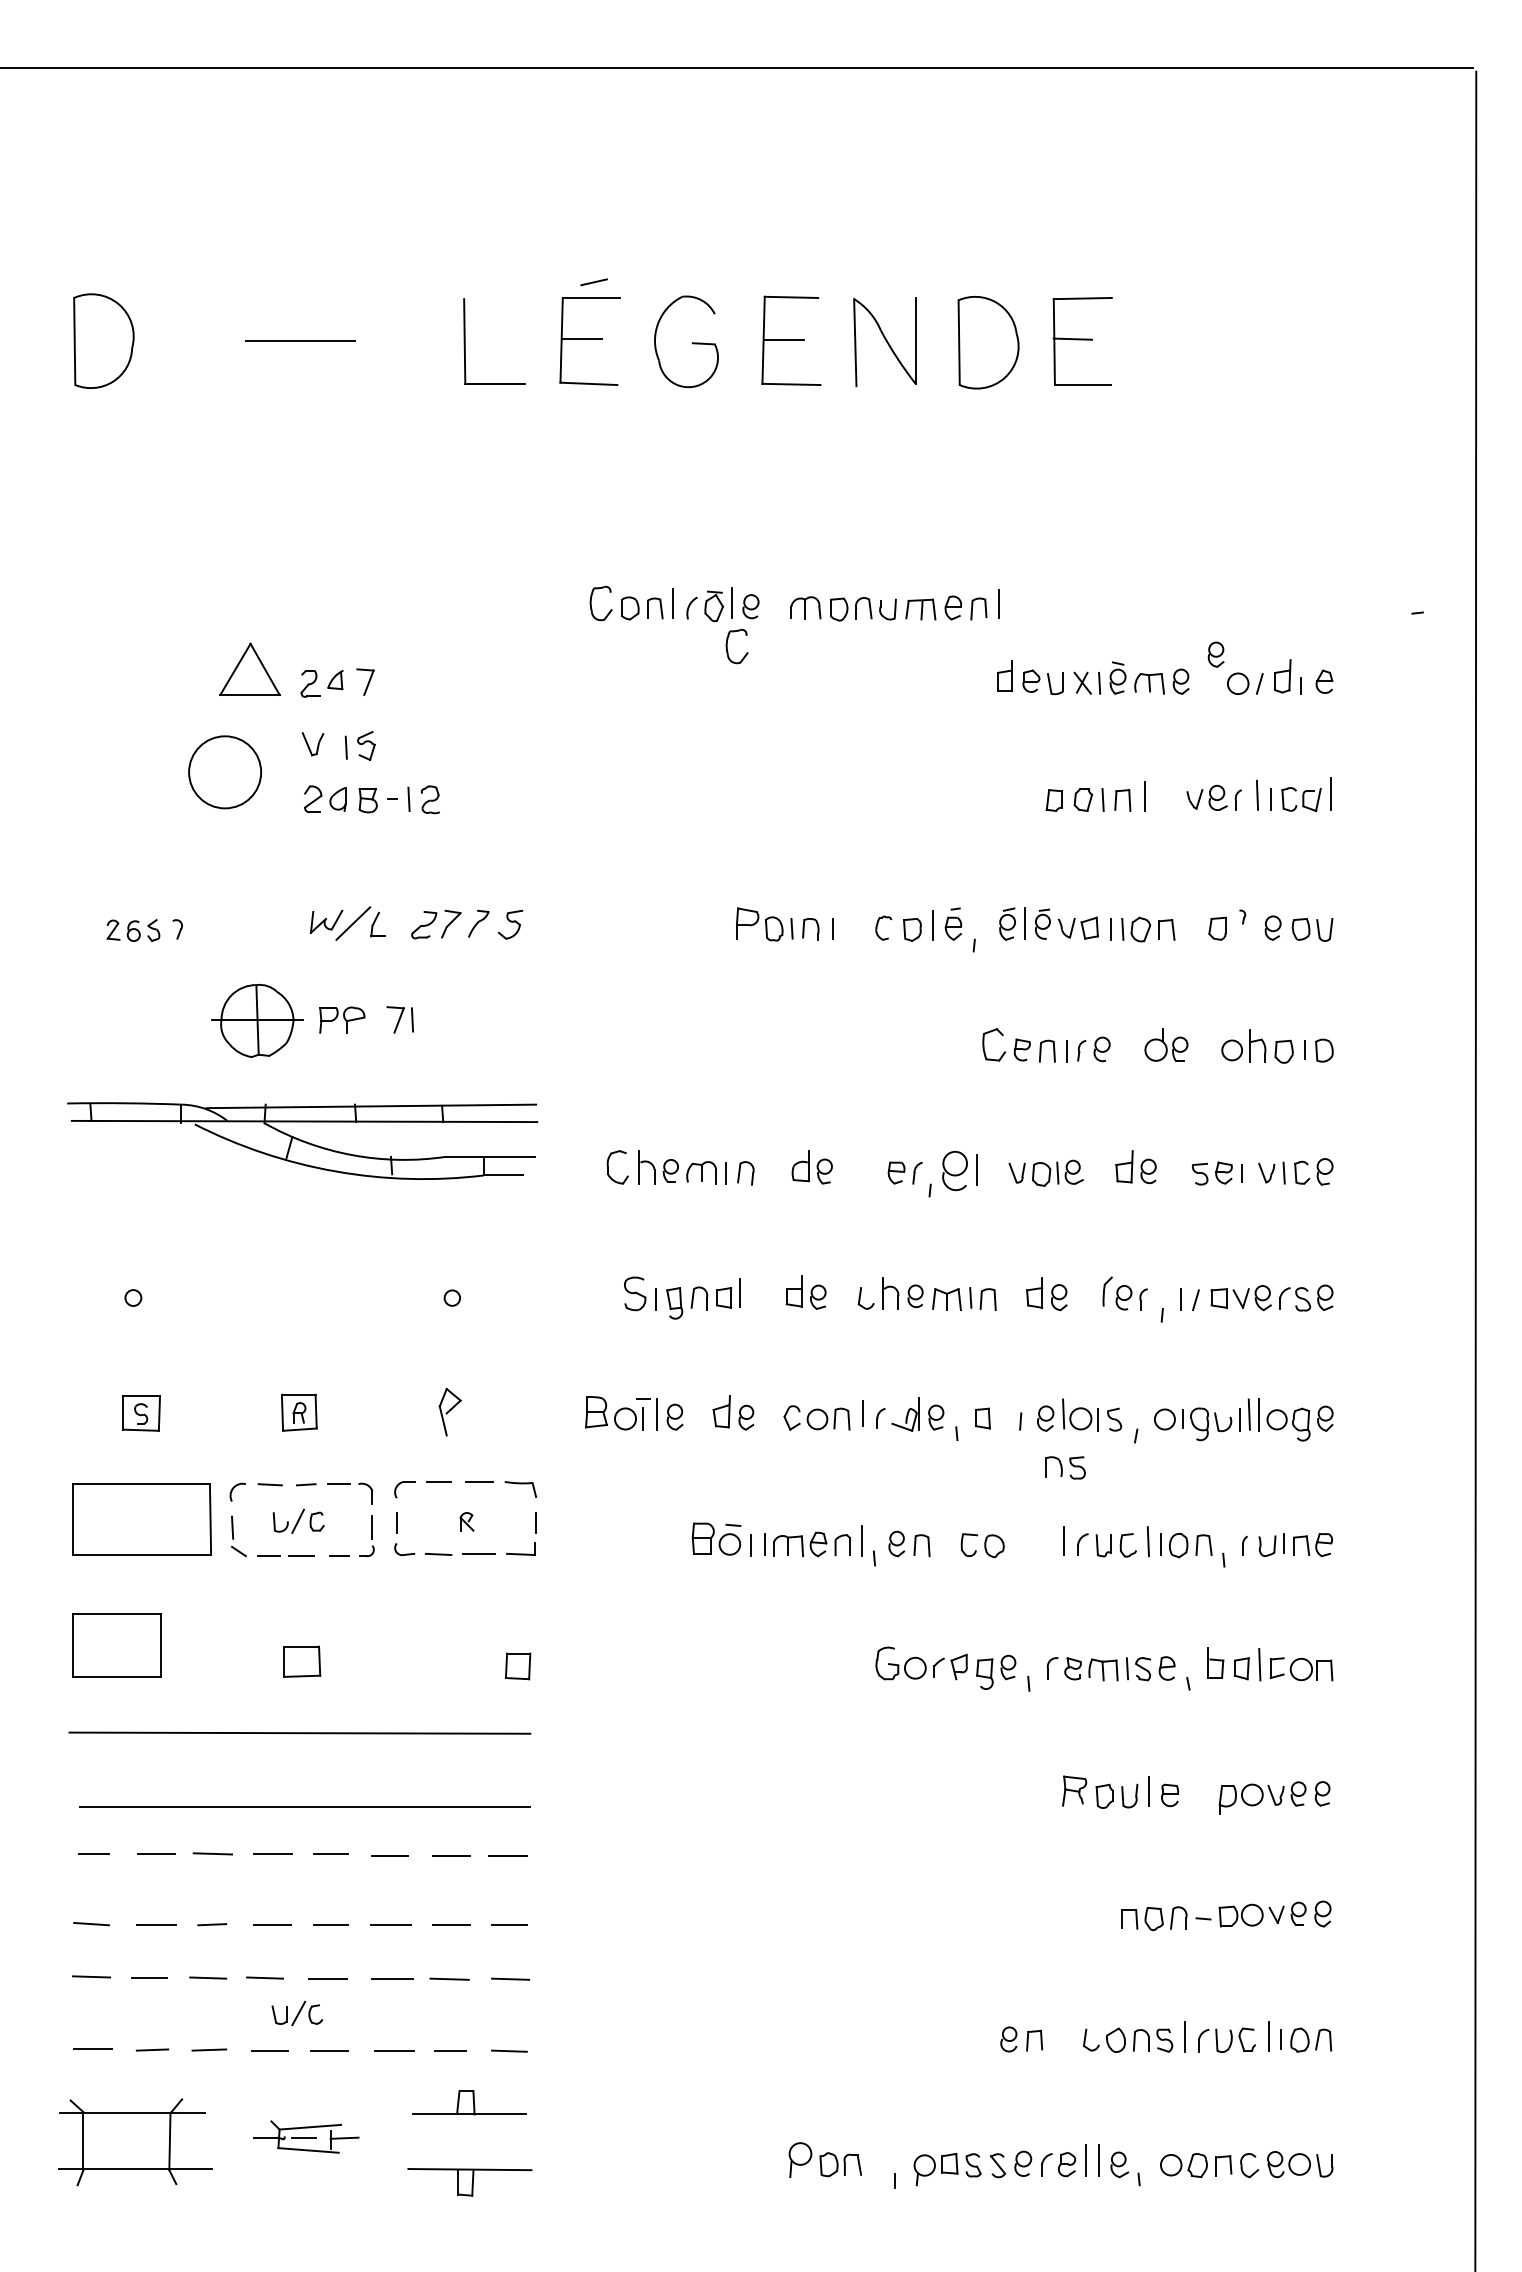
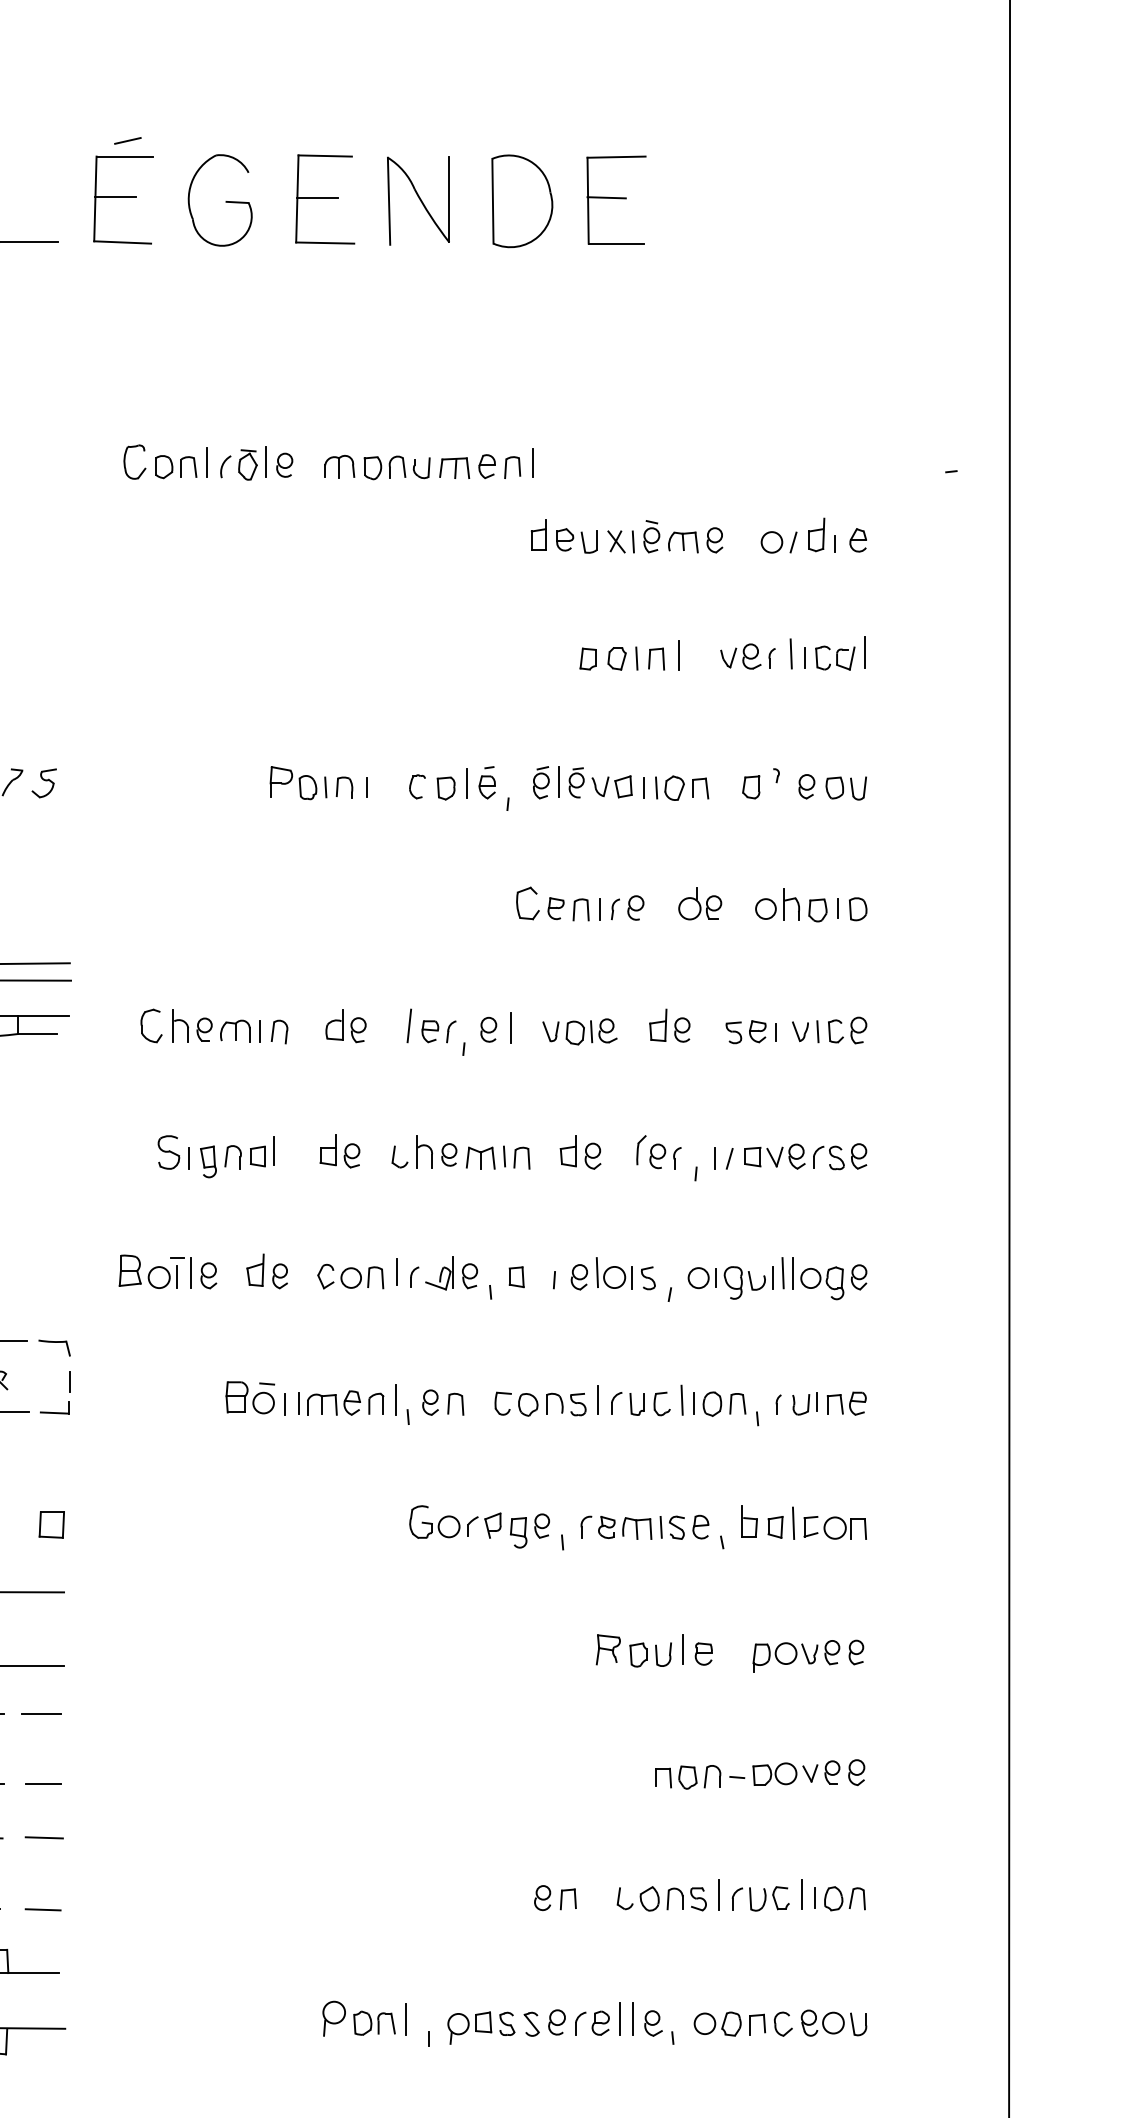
part: (727, 646) -> (261, 505), removed
part: (1215, 654) -> (749, 513), removed
line: (875, 1167) -> (409, 1026), added
part: (954, 1171) -> (488, 1030), size x0.62
part: (1065, 1467) -> (566, 1404), moved
line: (872, 2160) -> (406, 2019), added

